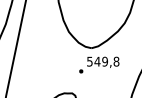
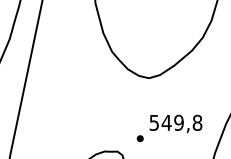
text: (99, 64) -> (169, 127), moved

